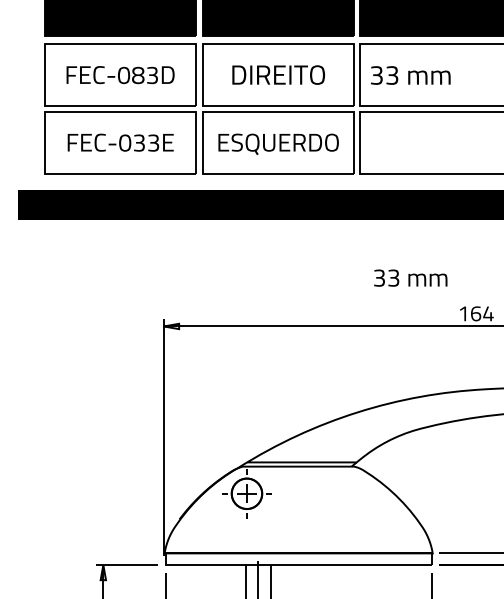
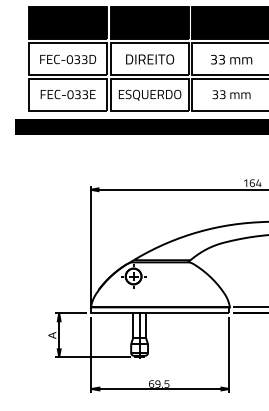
text: (138, 75) -> (77, 59), FEC-083D -> FEC-033D
text: (410, 75) -> (231, 59), moved
text: (410, 277) -> (231, 94), moved

